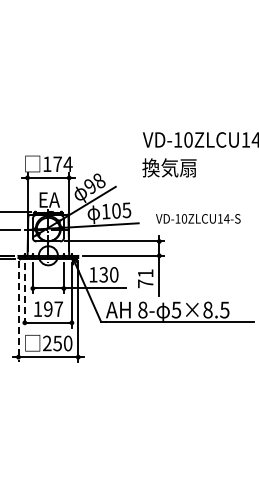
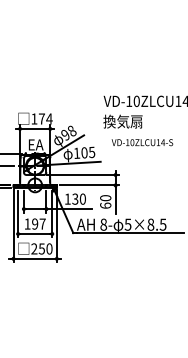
text: (198, 218) -> (142, 142), moved
text: (145, 278) -> (105, 201), 71 -> 60
line: (24, 295) -> (17, 214), dashed -> solid
line: (18, 311) -> (13, 225), dashed -> solid

